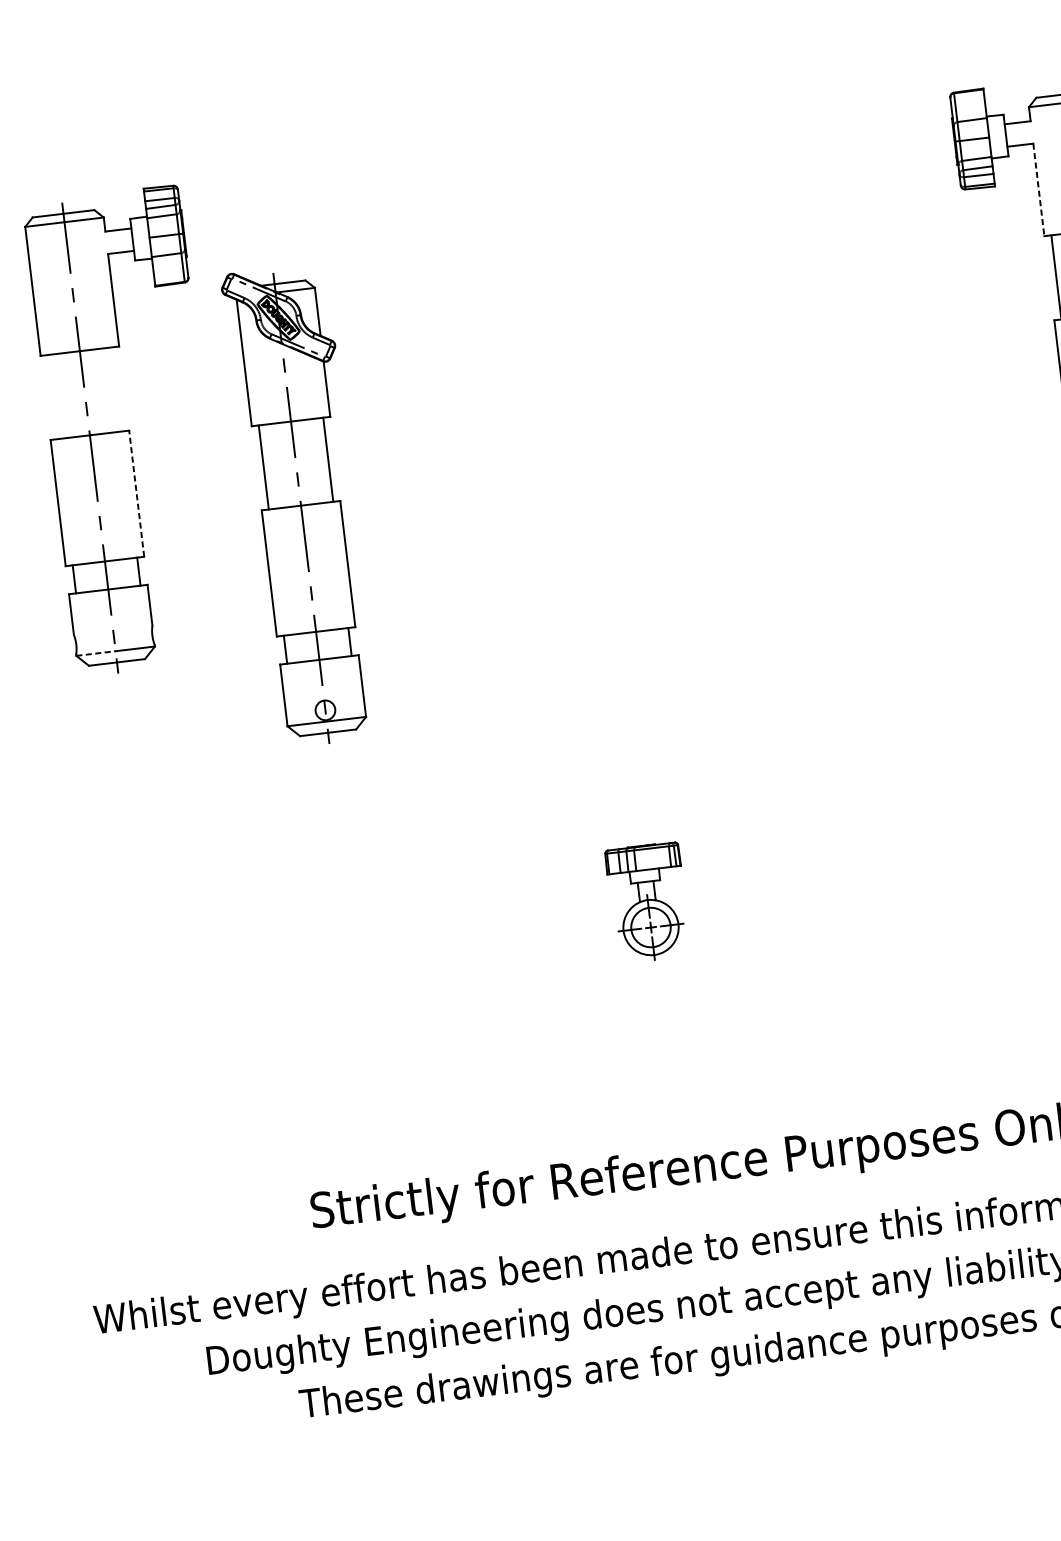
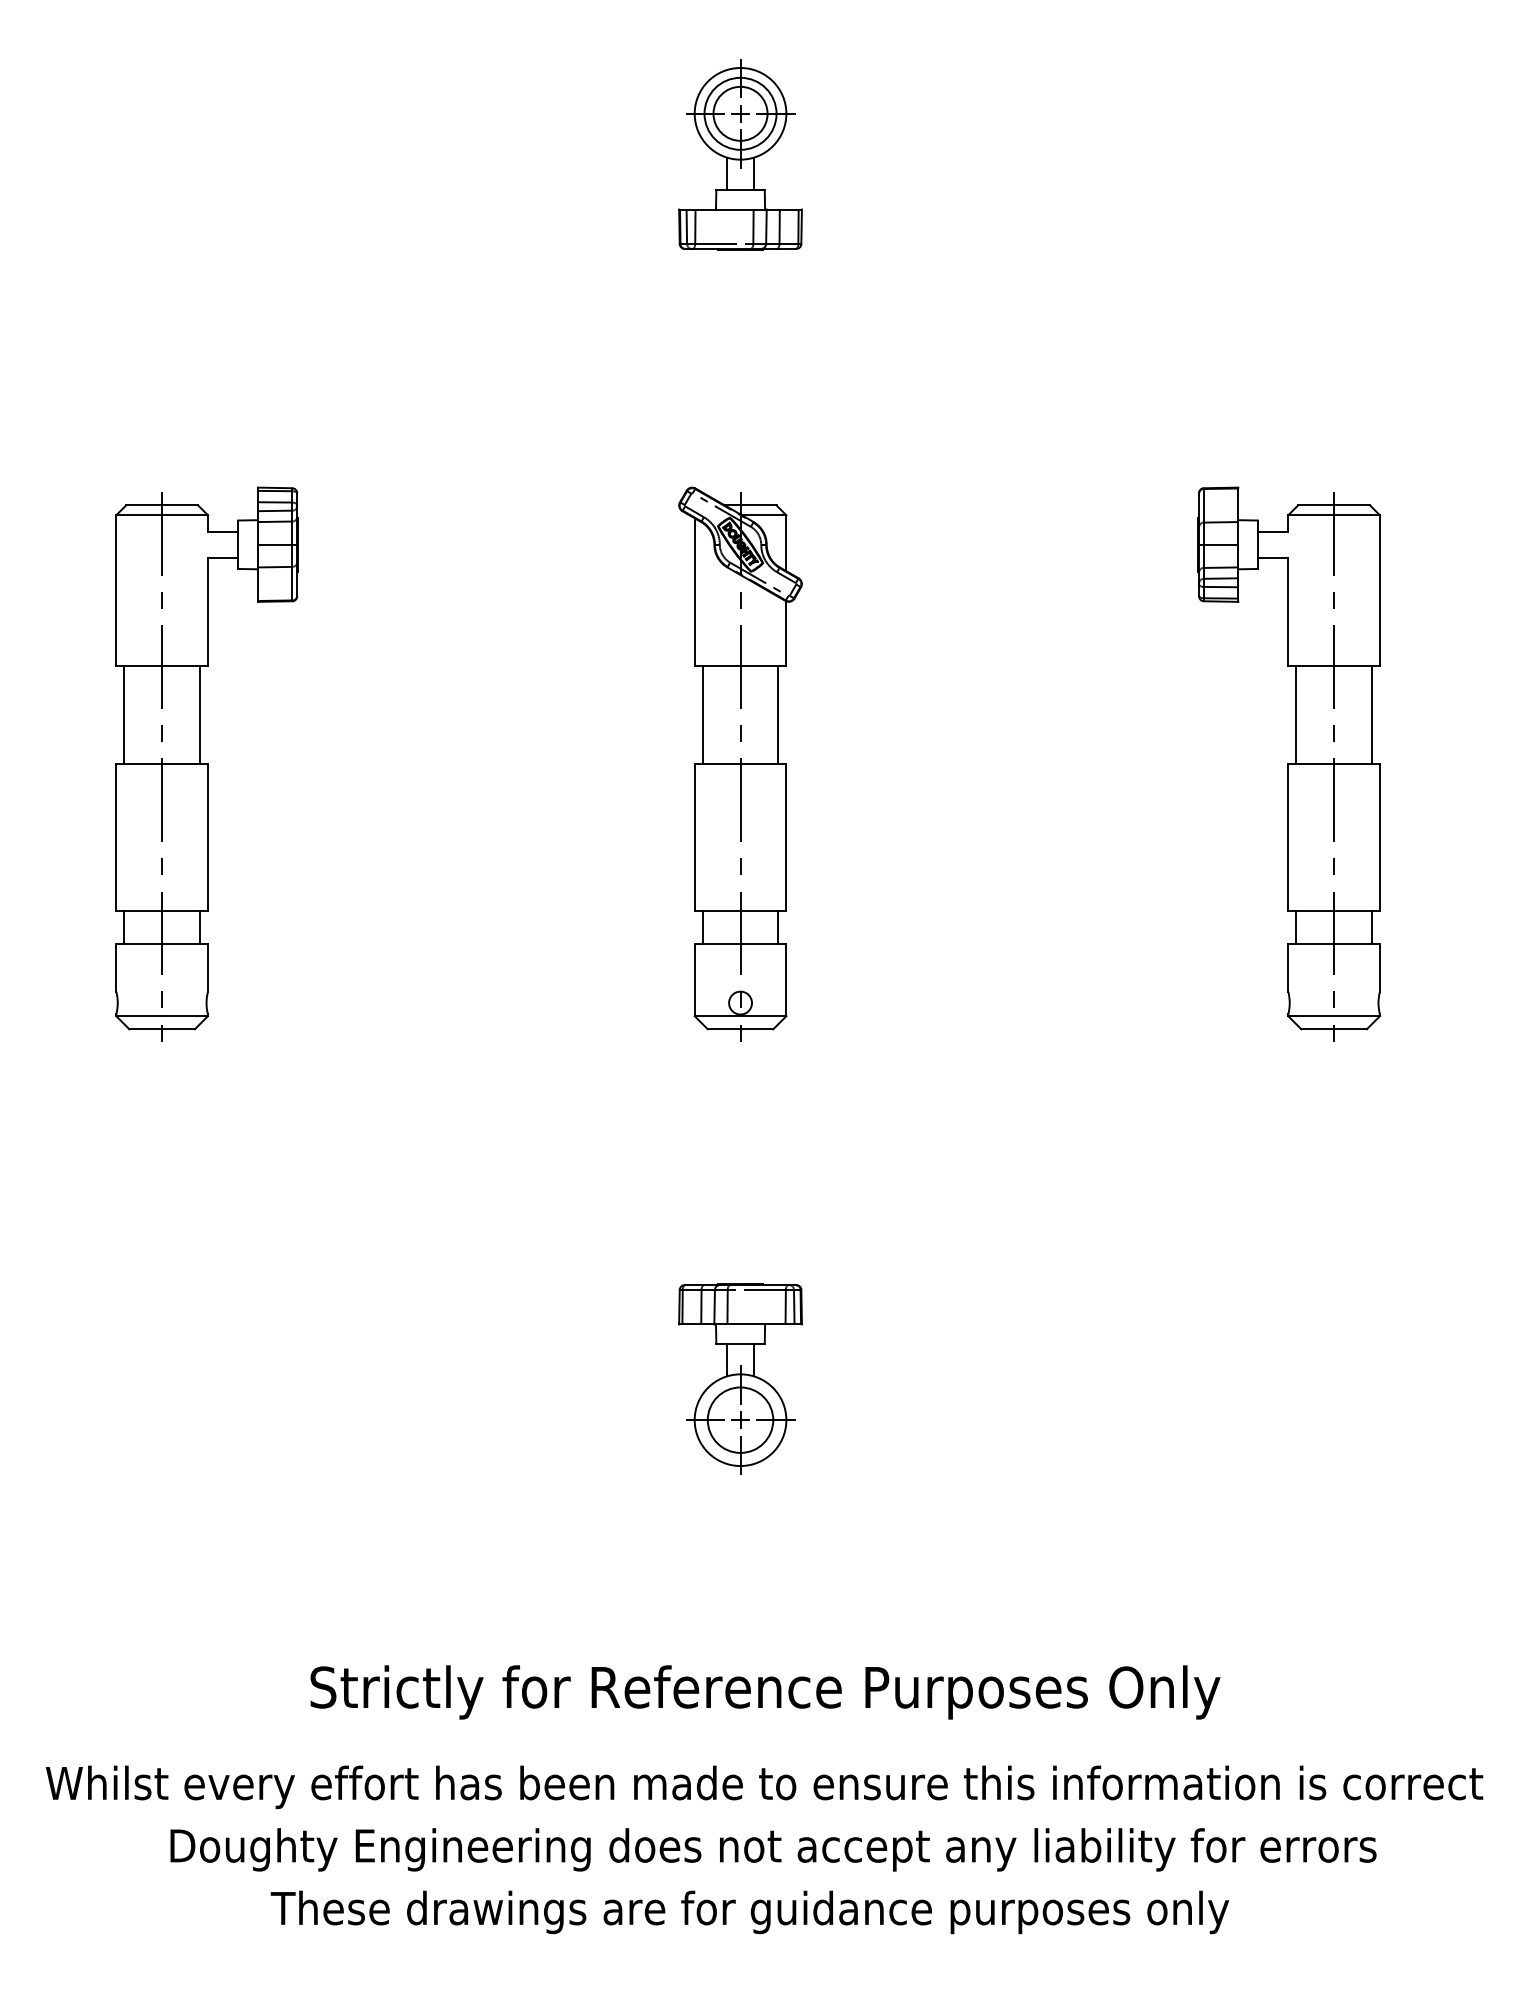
line: (1039, 190) -> (1288, 612), dashed -> solid
line: (116, 389) -> (199, 714), added
line: (52, 396) -> (124, 714), added
line: (136, 493) -> (207, 837), dashed -> solid
part: (300, 505) -> (740, 763), moved
line: (96, 653) -> (139, 1016), dashed -> solid
part: (648, 902) -> (740, 1378), size x1.43

